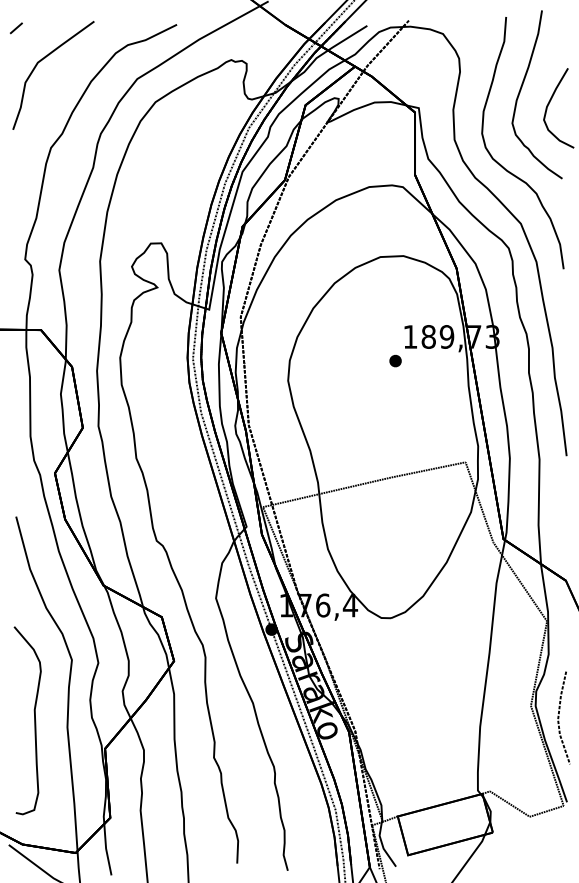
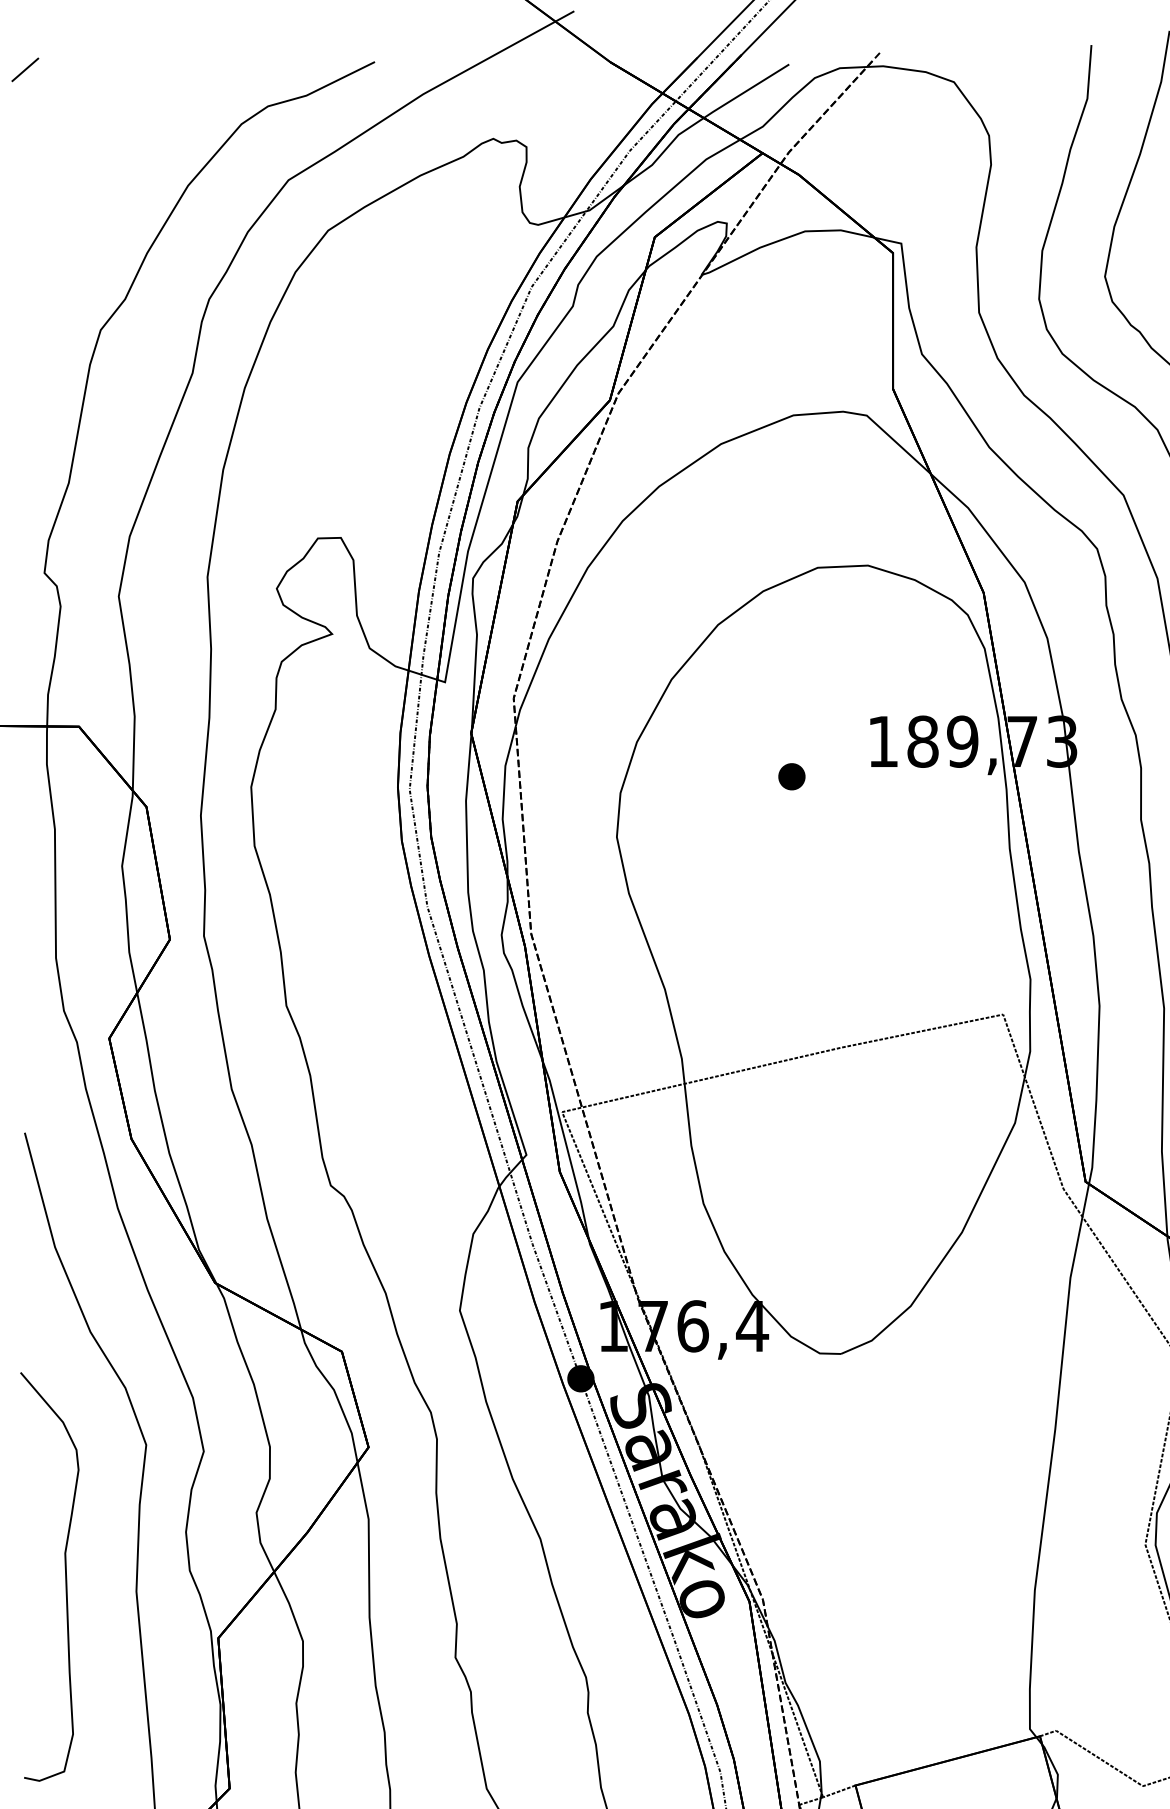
curve: (41, 61) -> (79, 142), removed
part: (395, 361) -> (791, 777), moved

